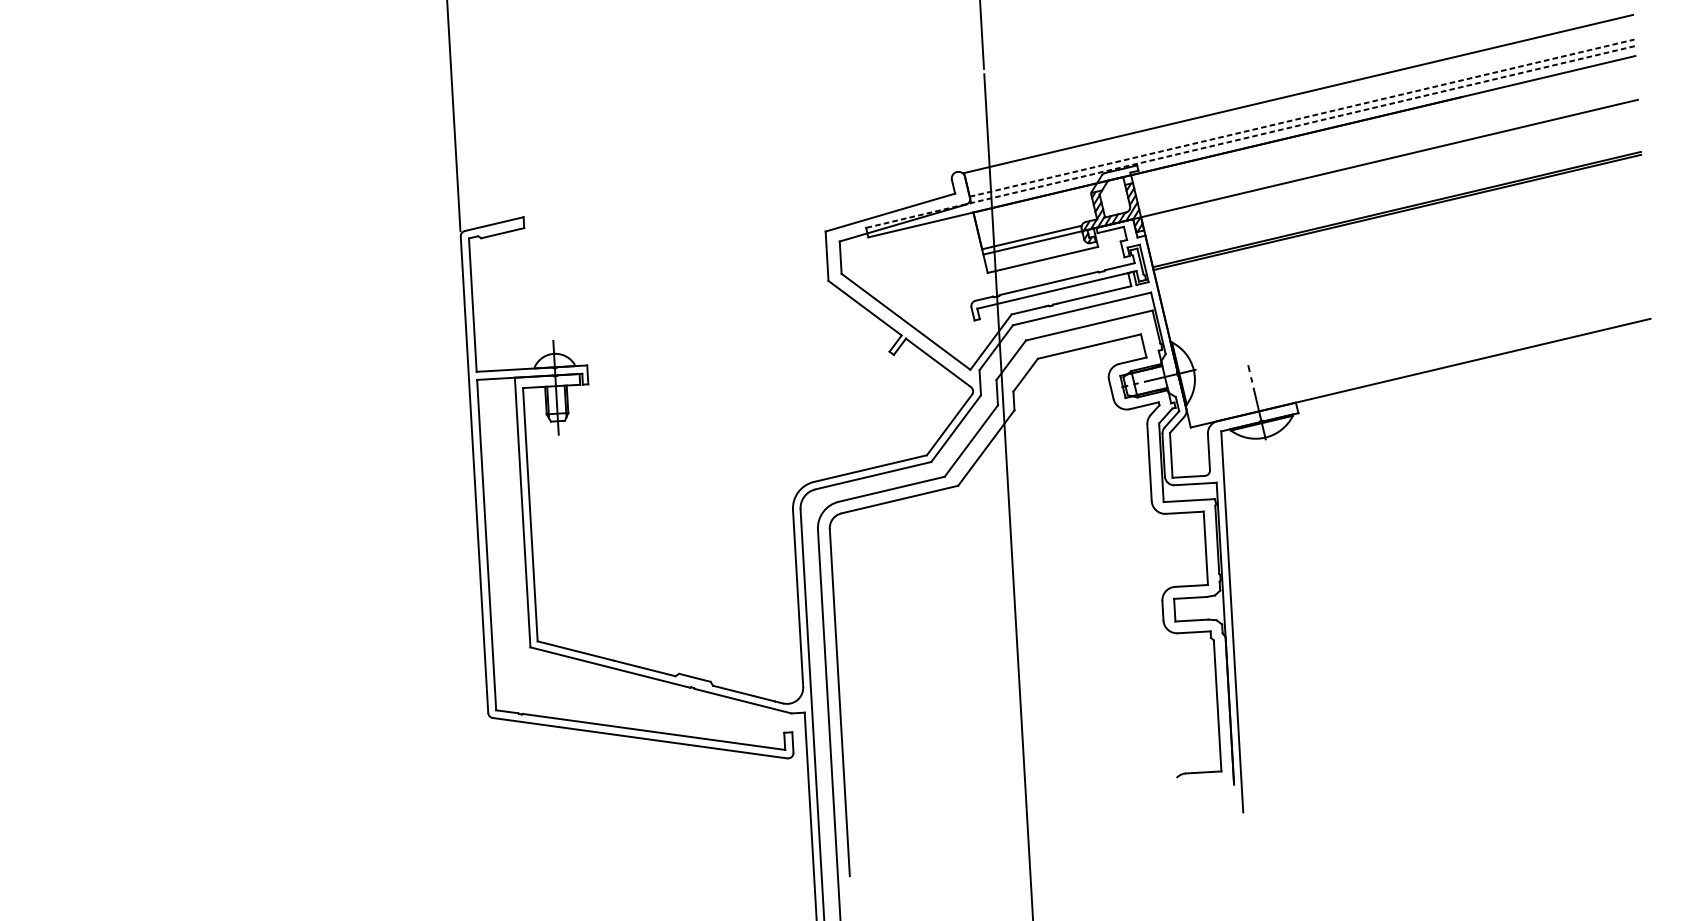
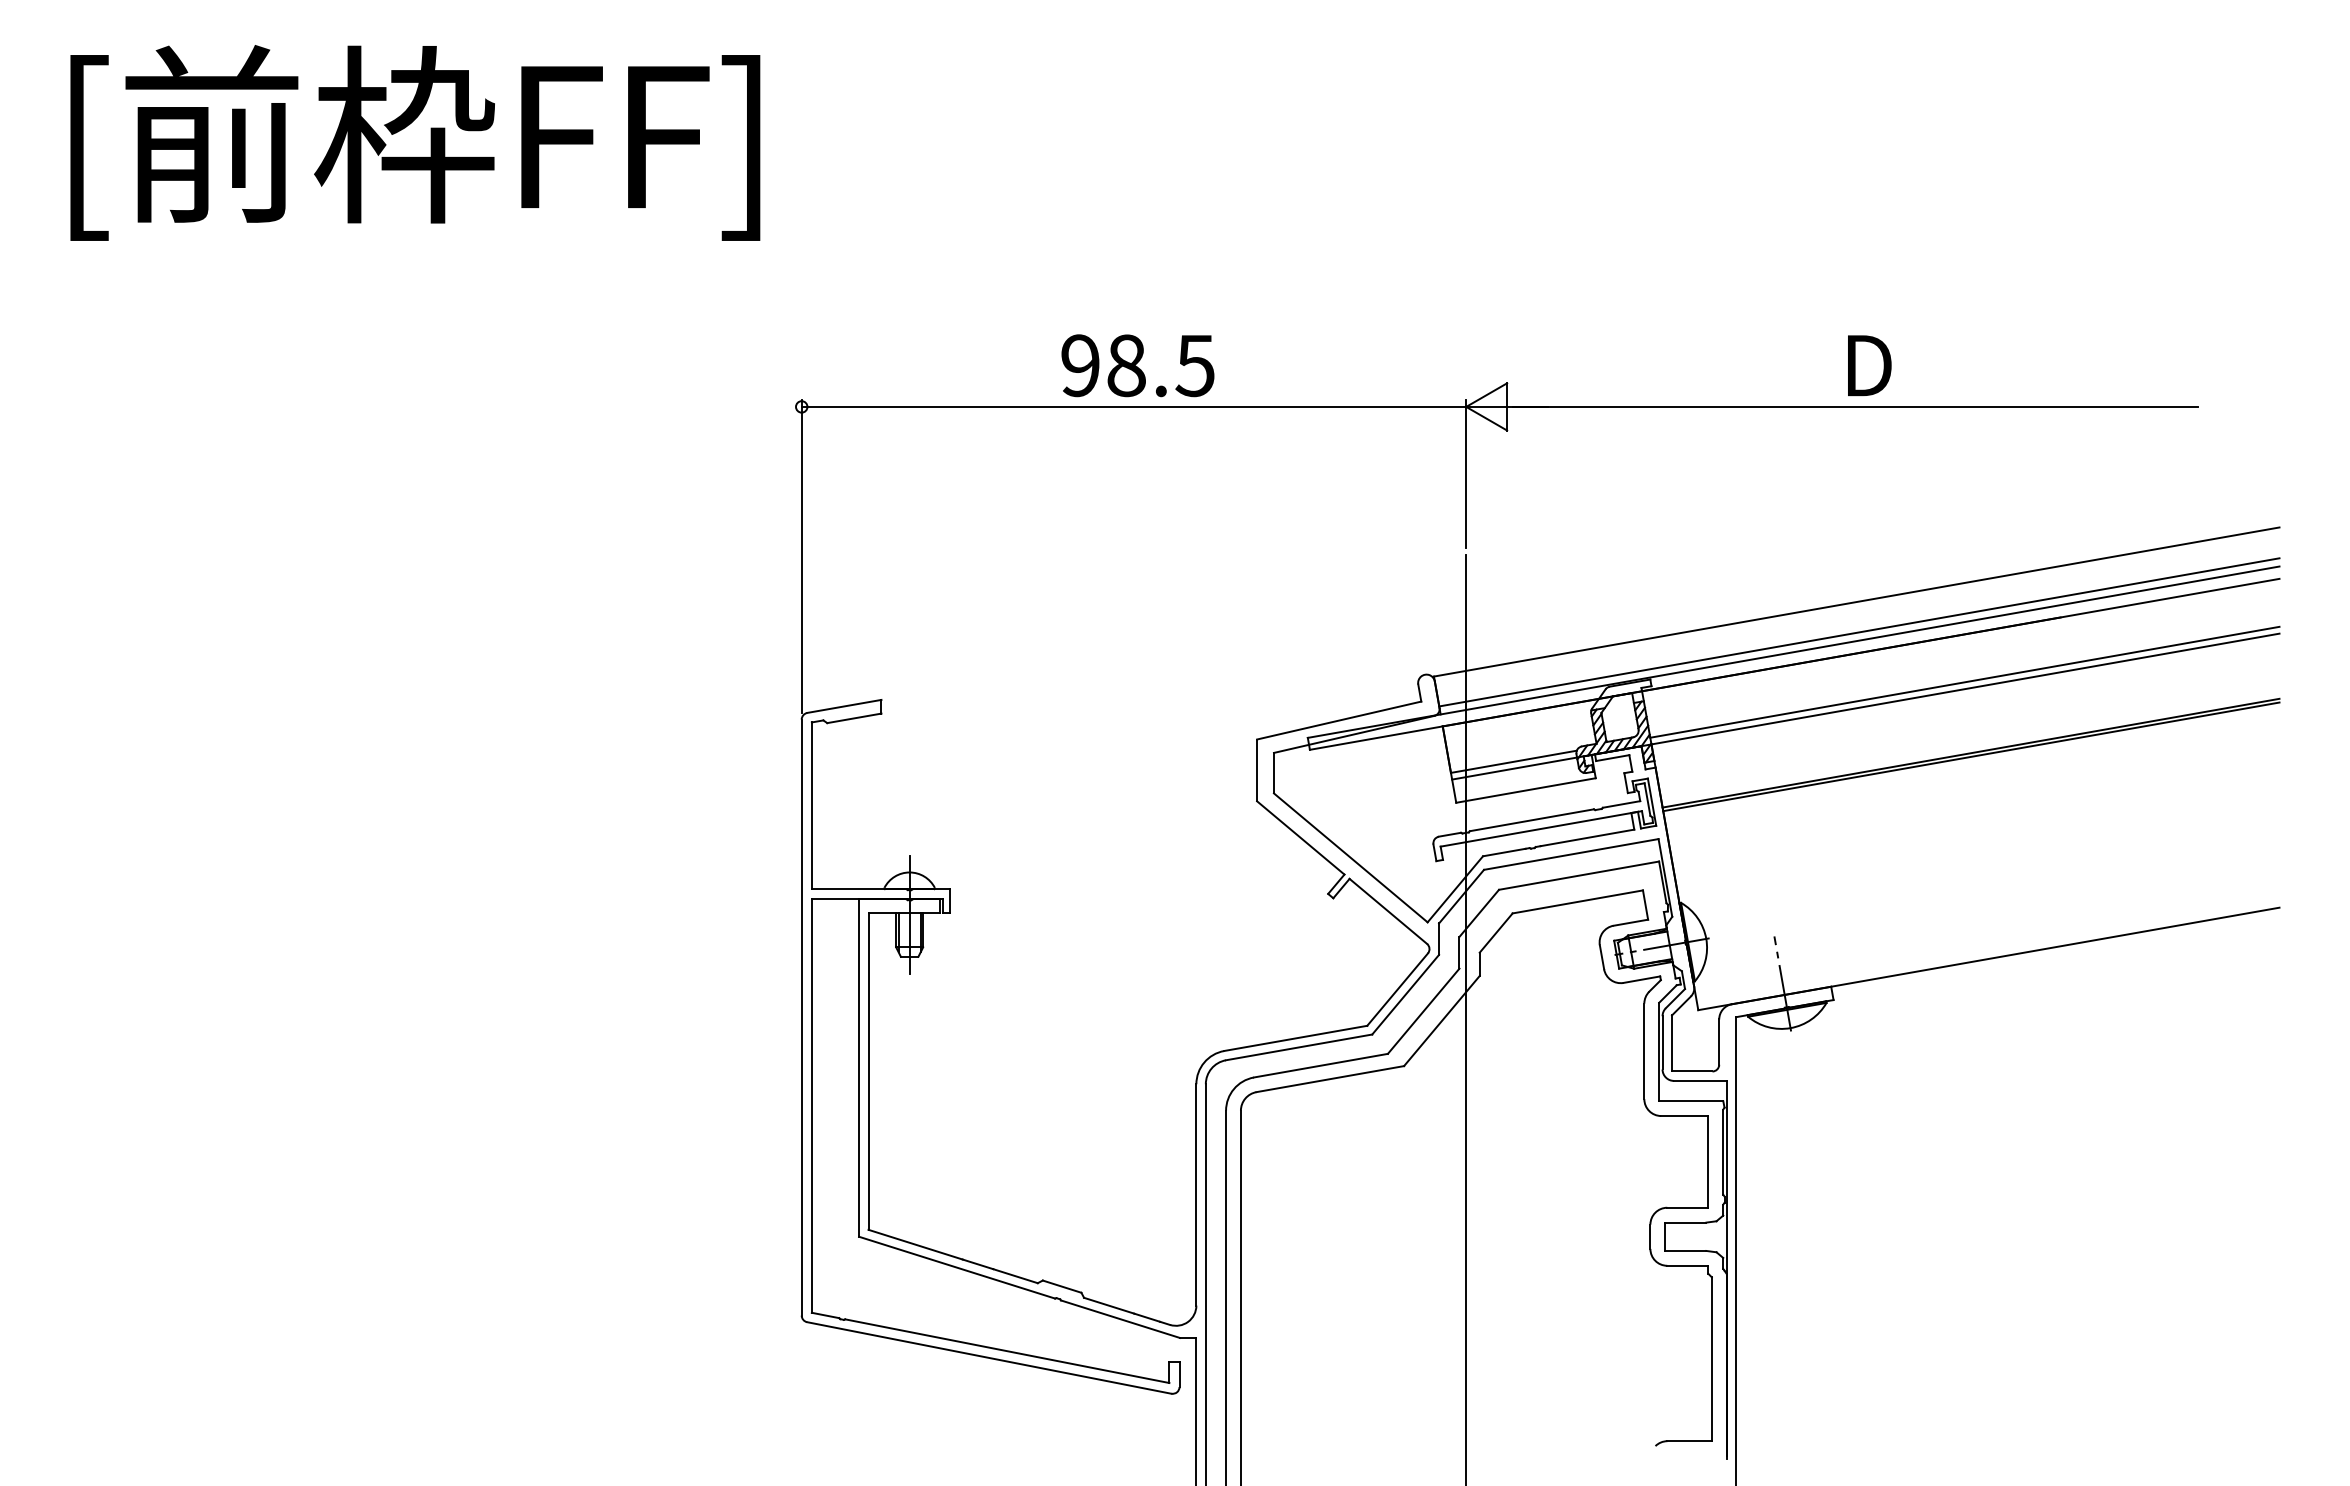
line: (1302, 118) -> (1859, 632), dashed -> solid
line: (1250, 137) -> (1793, 652), dashed -> solid
line: (1388, 152) -> (1964, 681), added

